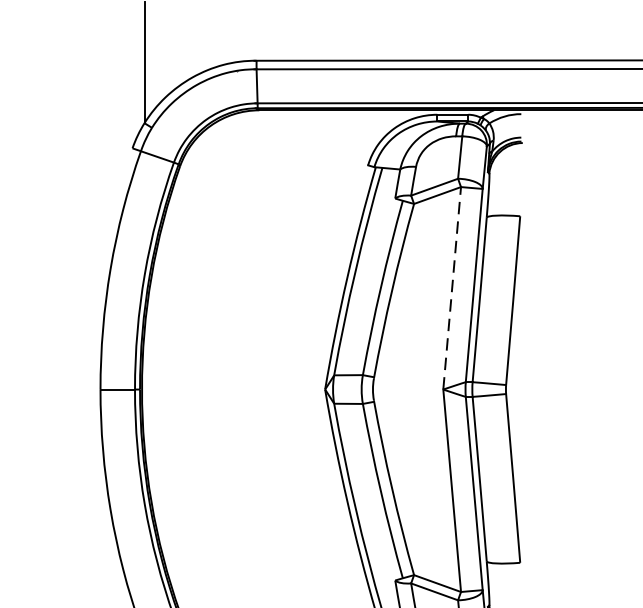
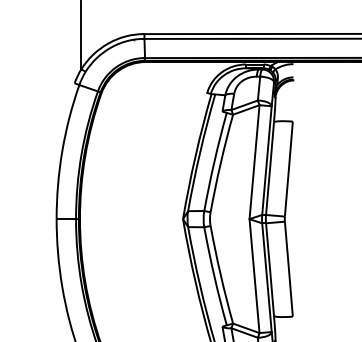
line: (452, 287) -> (254, 161), dashed -> solid

